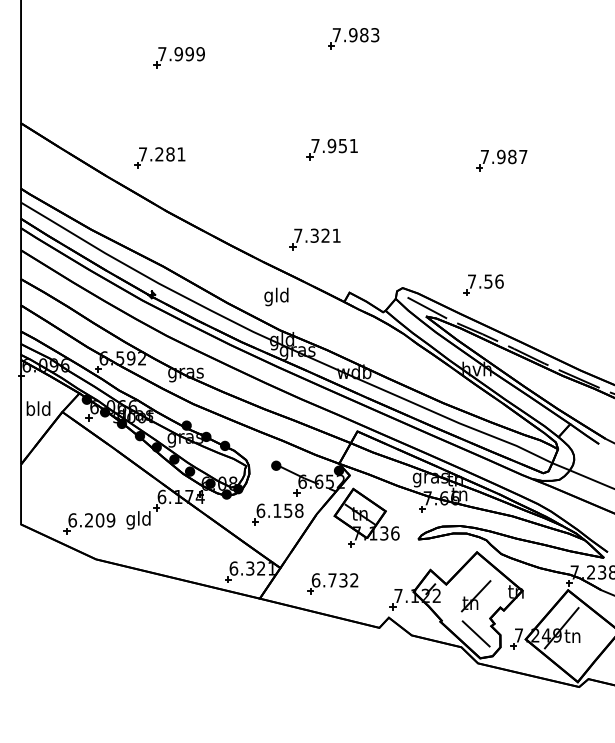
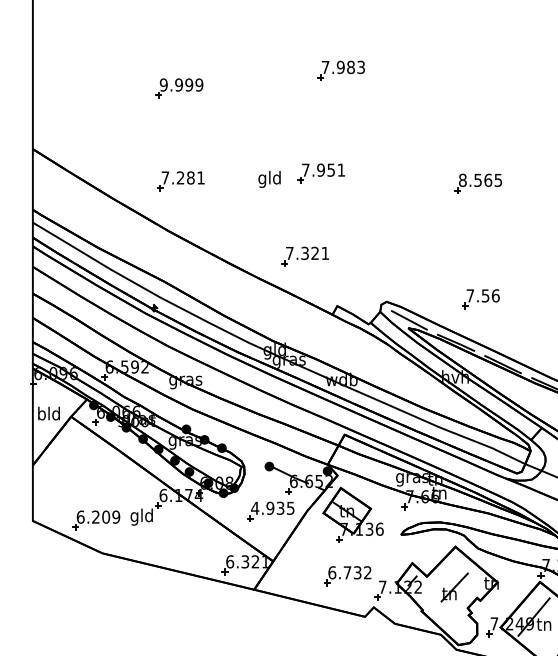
text: (162, 54) -> (163, 85), 7.999 -> 9.999
text: (503, 156) -> (480, 179), 7.987 -> 8.565
part: (159, 157) -> (180, 180), moved
part: (483, 284) -> (480, 298), moved
text: (276, 296) -> (269, 178), moved
text: (279, 510) -> (272, 508), 6.158 -> 4.935
part: (332, 583) -> (347, 575), moved
line: (475, 633) -> (454, 622), removed

